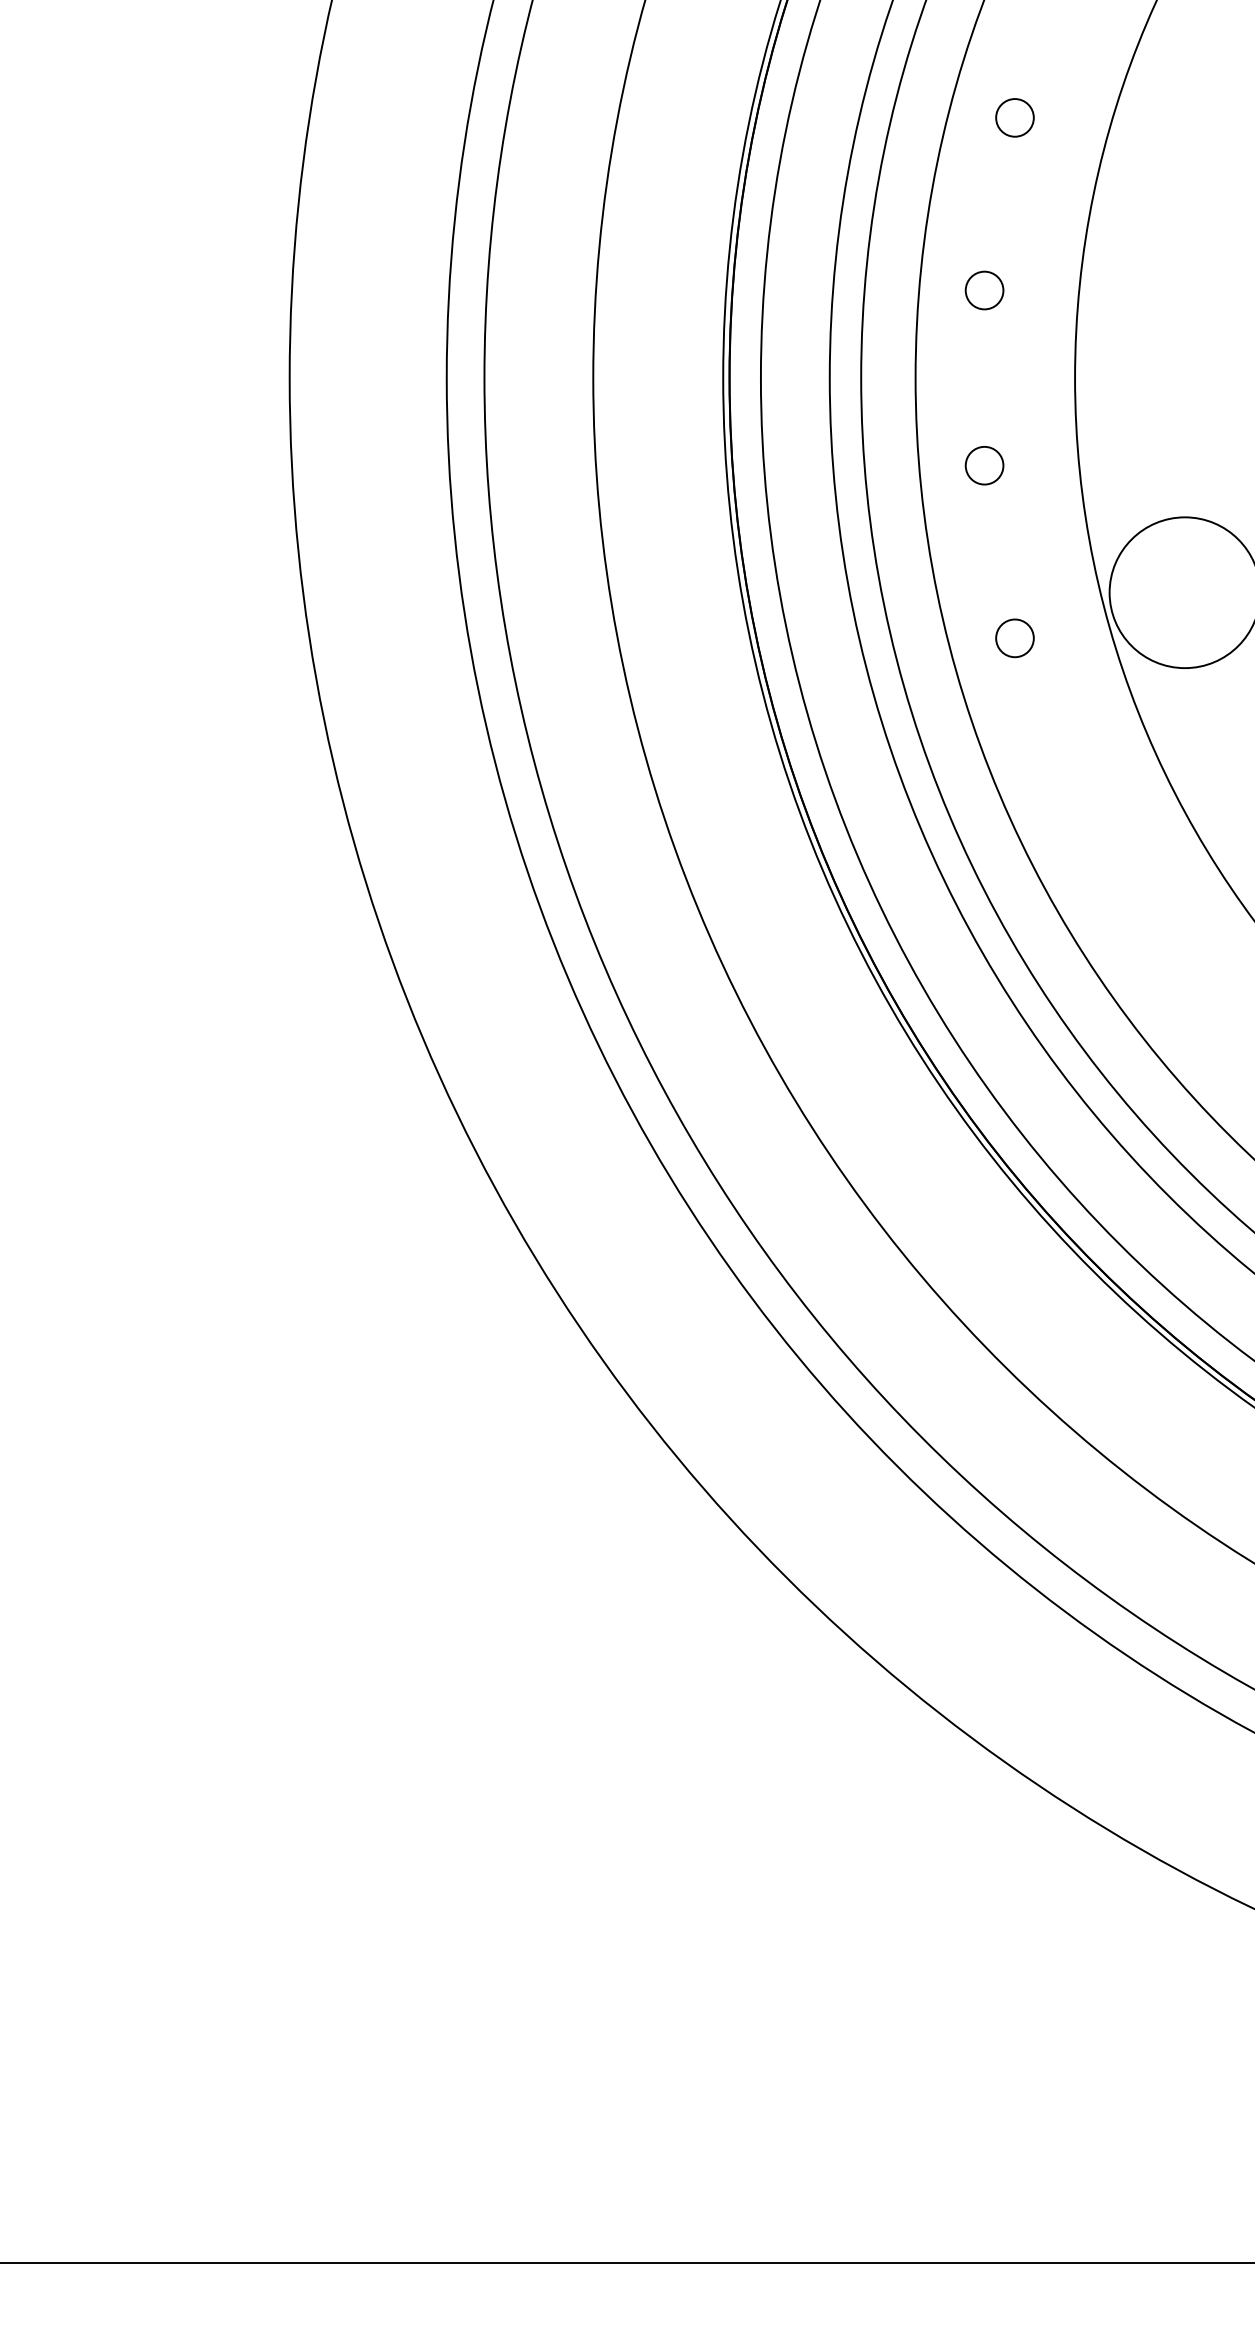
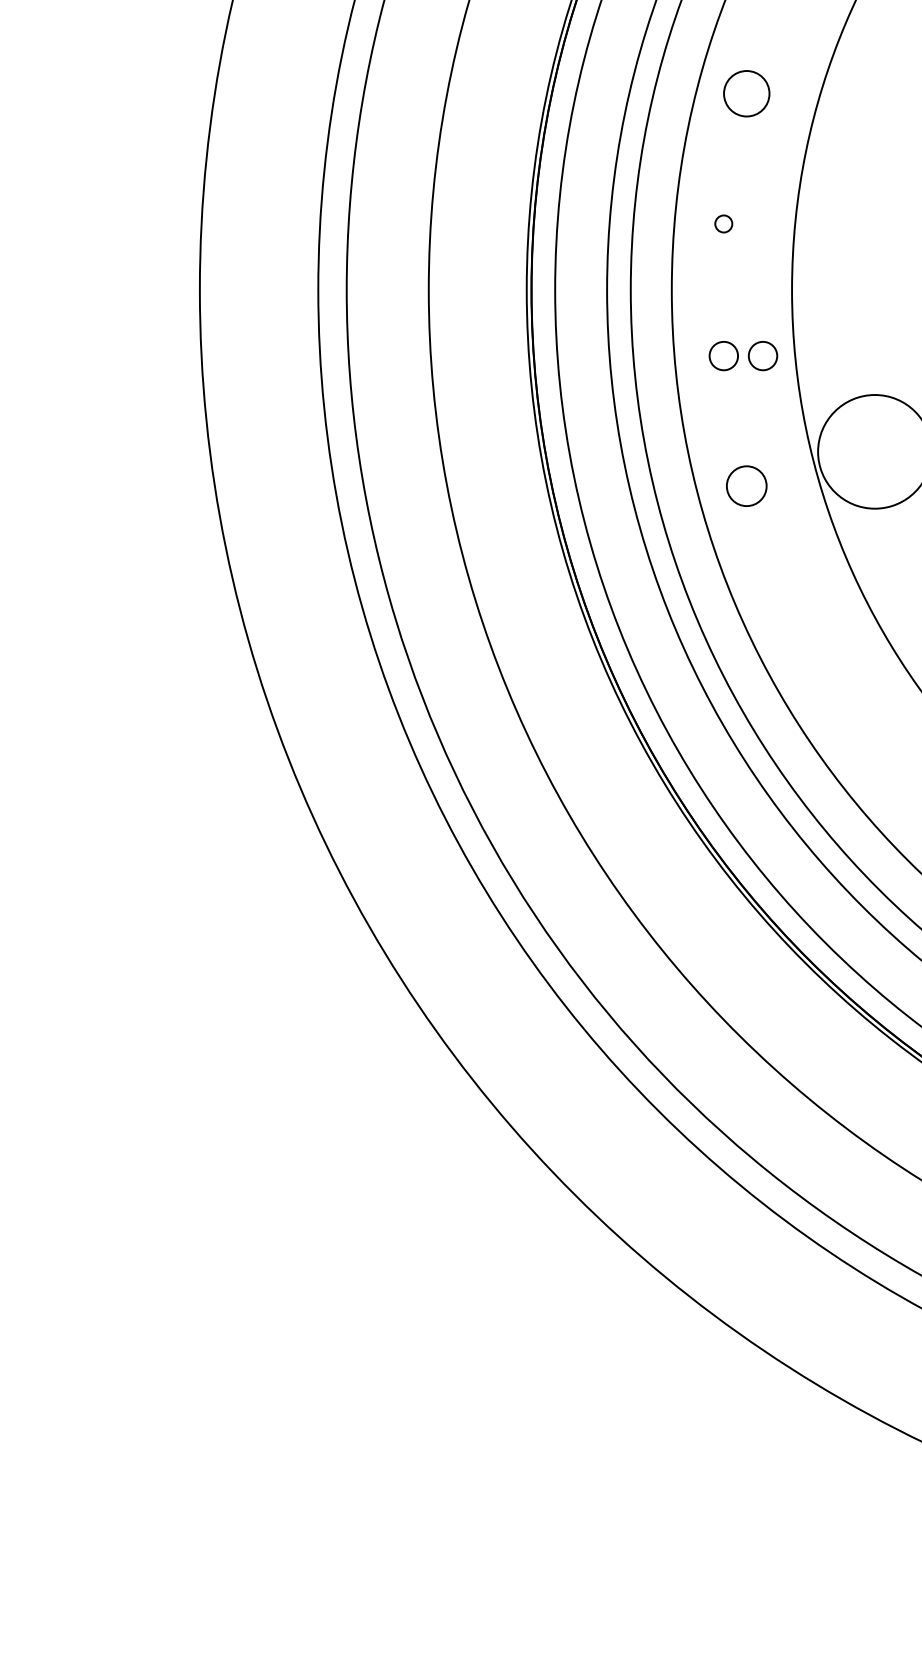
circle: (1014, 117) -> (746, 93), size x1.6
circle: (984, 290) -> (723, 223), size x0.6
circle: (1036, 465) -> (762, 355), added
circle: (1014, 638) -> (746, 486), size x1.4

